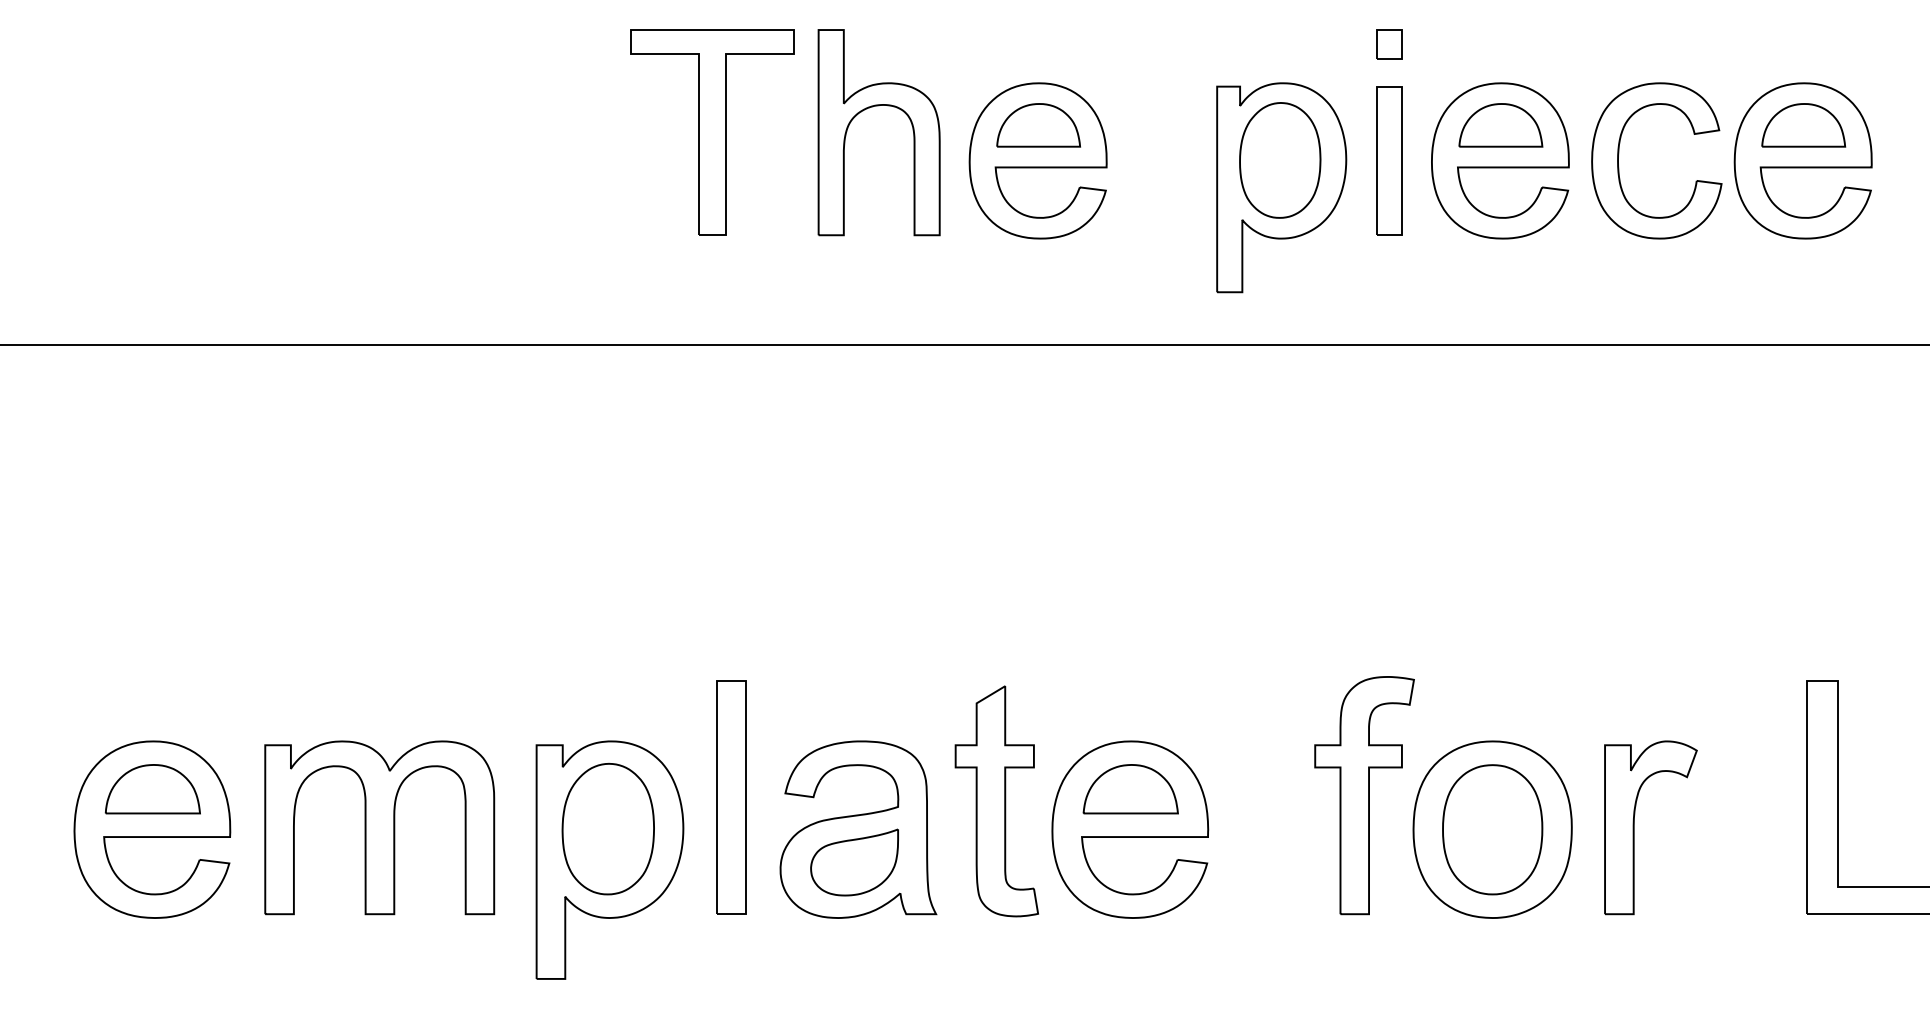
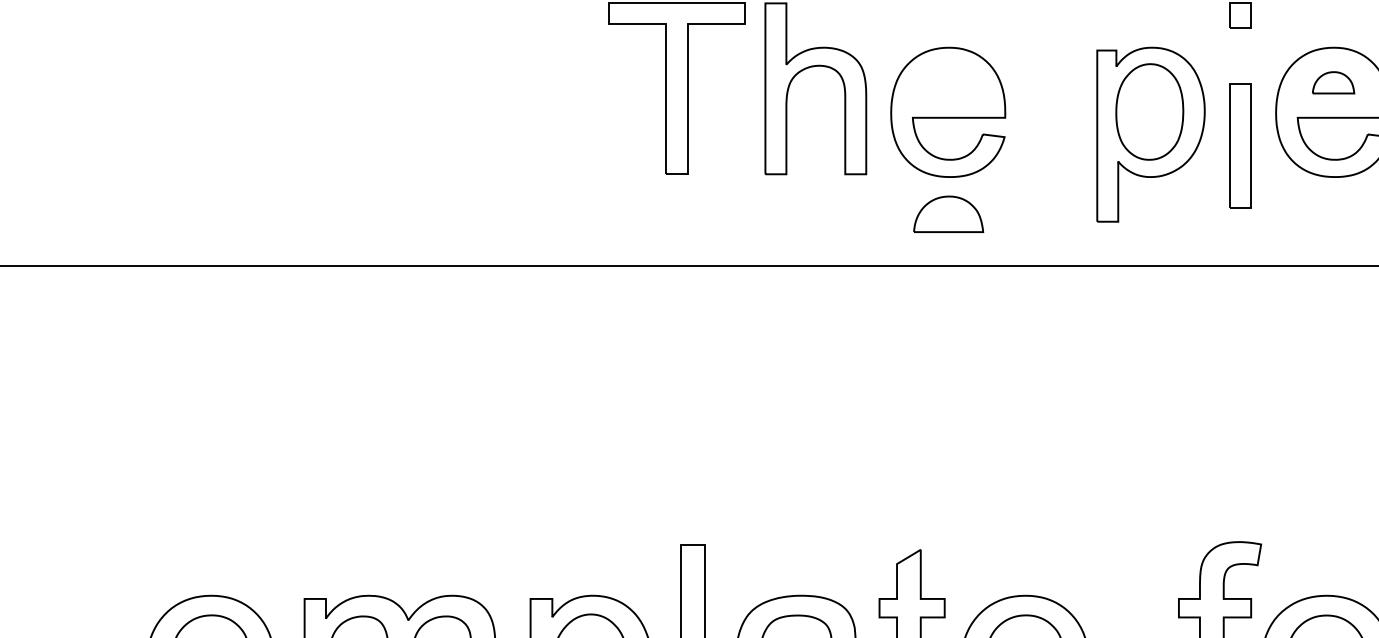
part: (1038, 125) -> (948, 214), moved
part: (1500, 125) -> (1333, 82), size x0.6
part: (1389, 160) -> (1240, 145), moved

